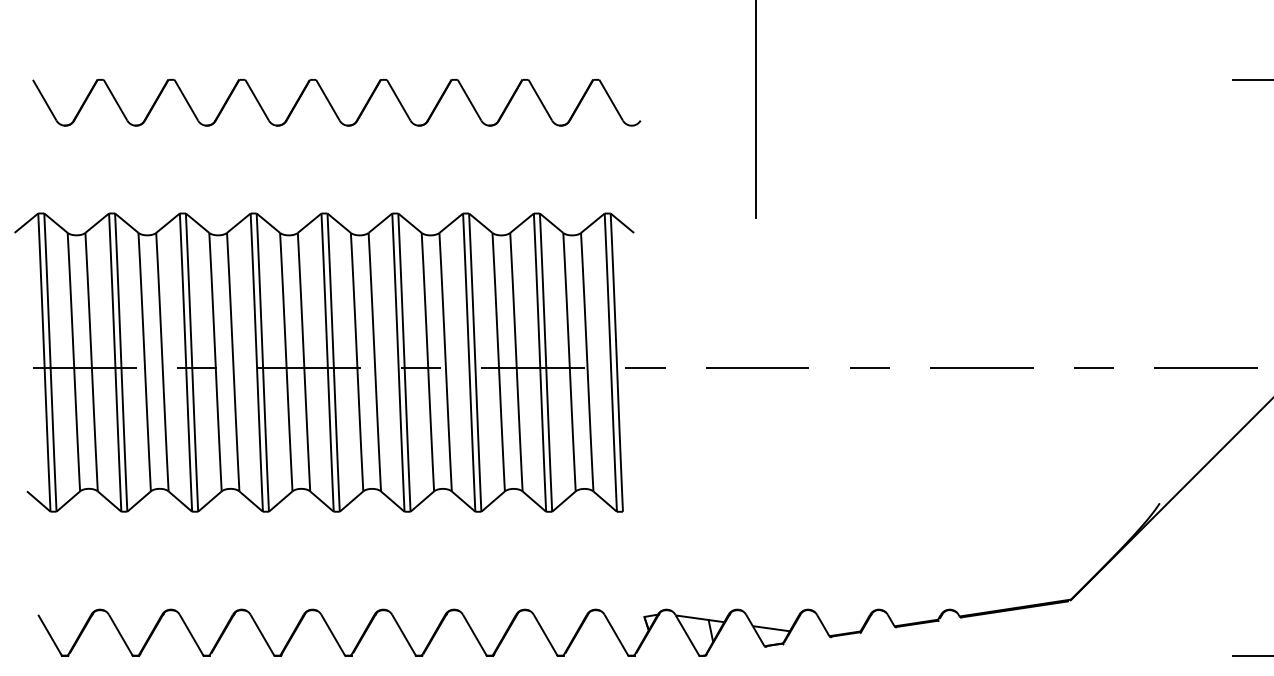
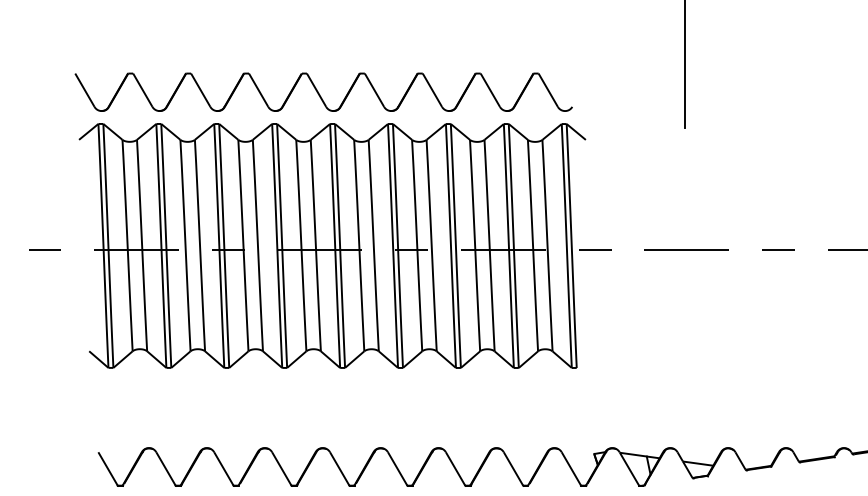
part: (336, 102) -> (323, 92), moved

